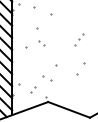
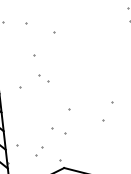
part: (79, 39) -> (101, 66), removed

